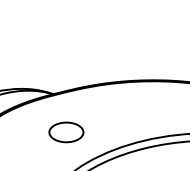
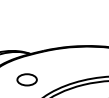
part: (65, 131) -> (26, 79), moved

